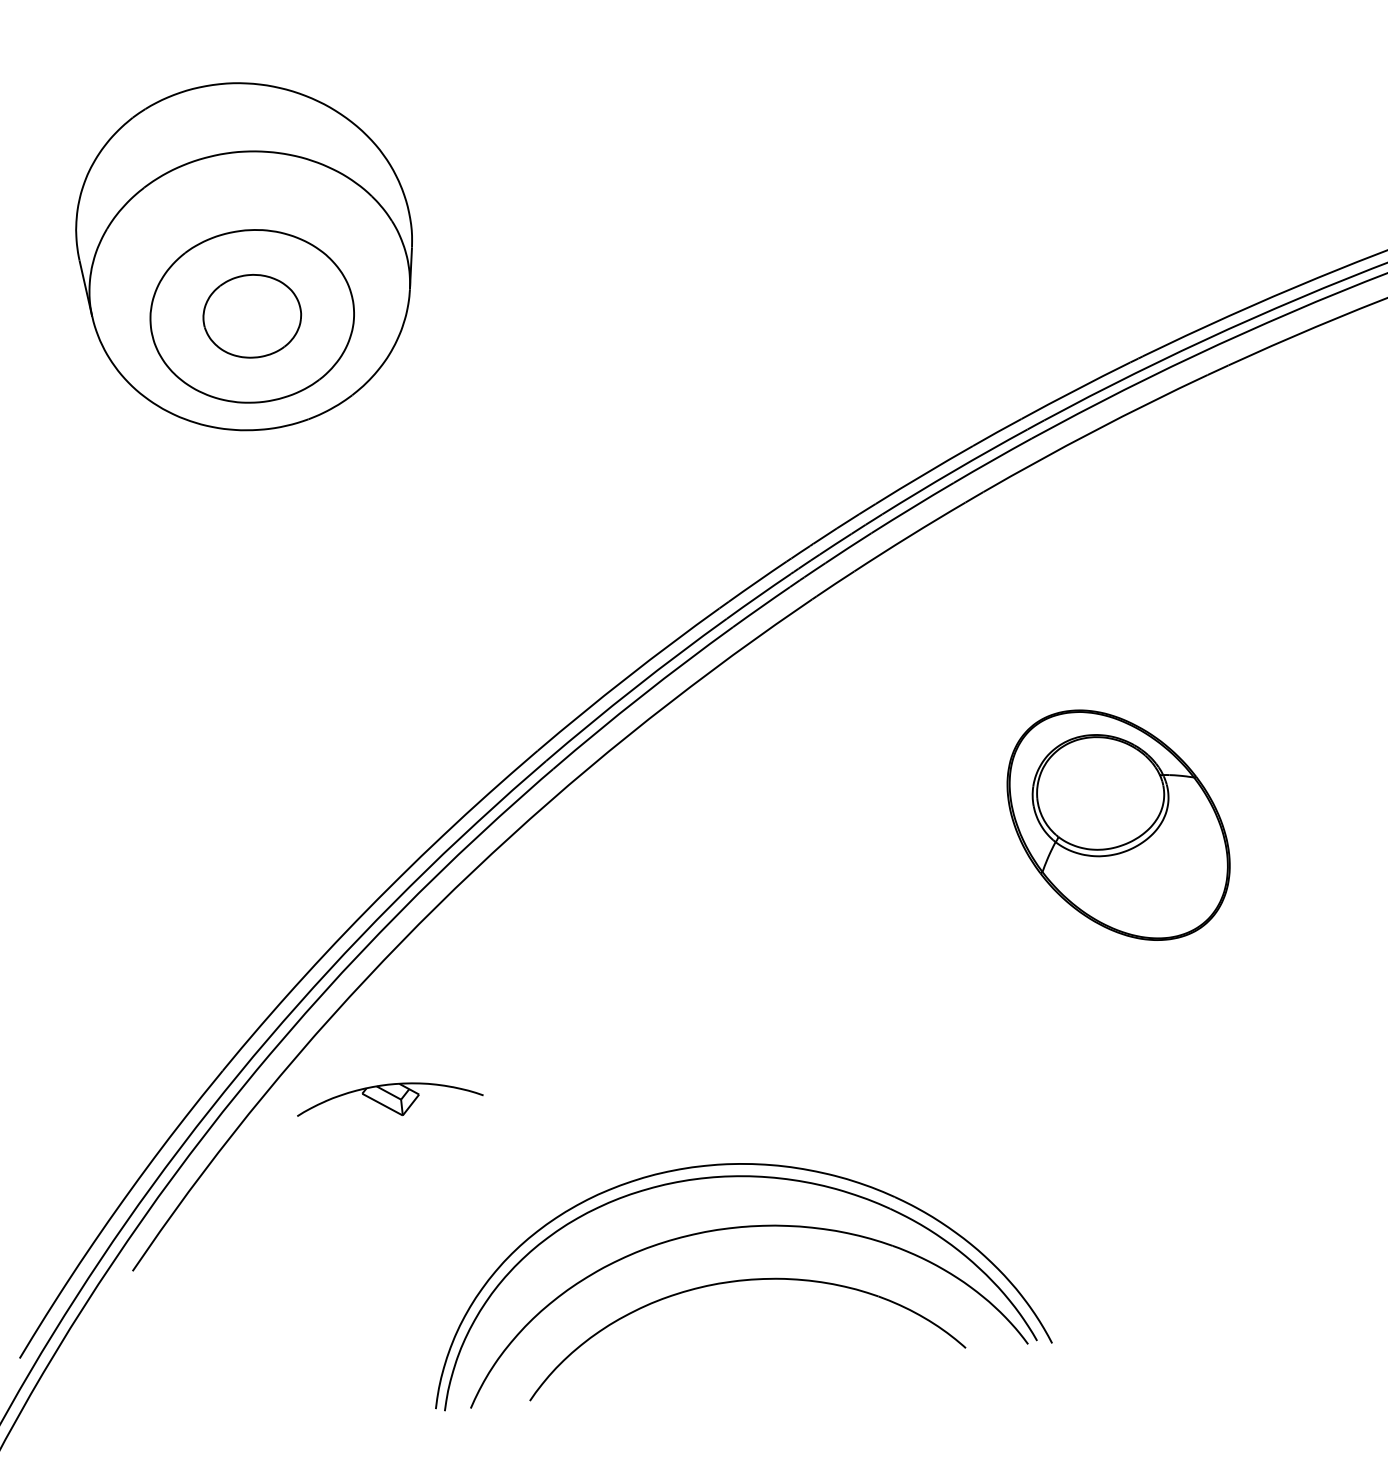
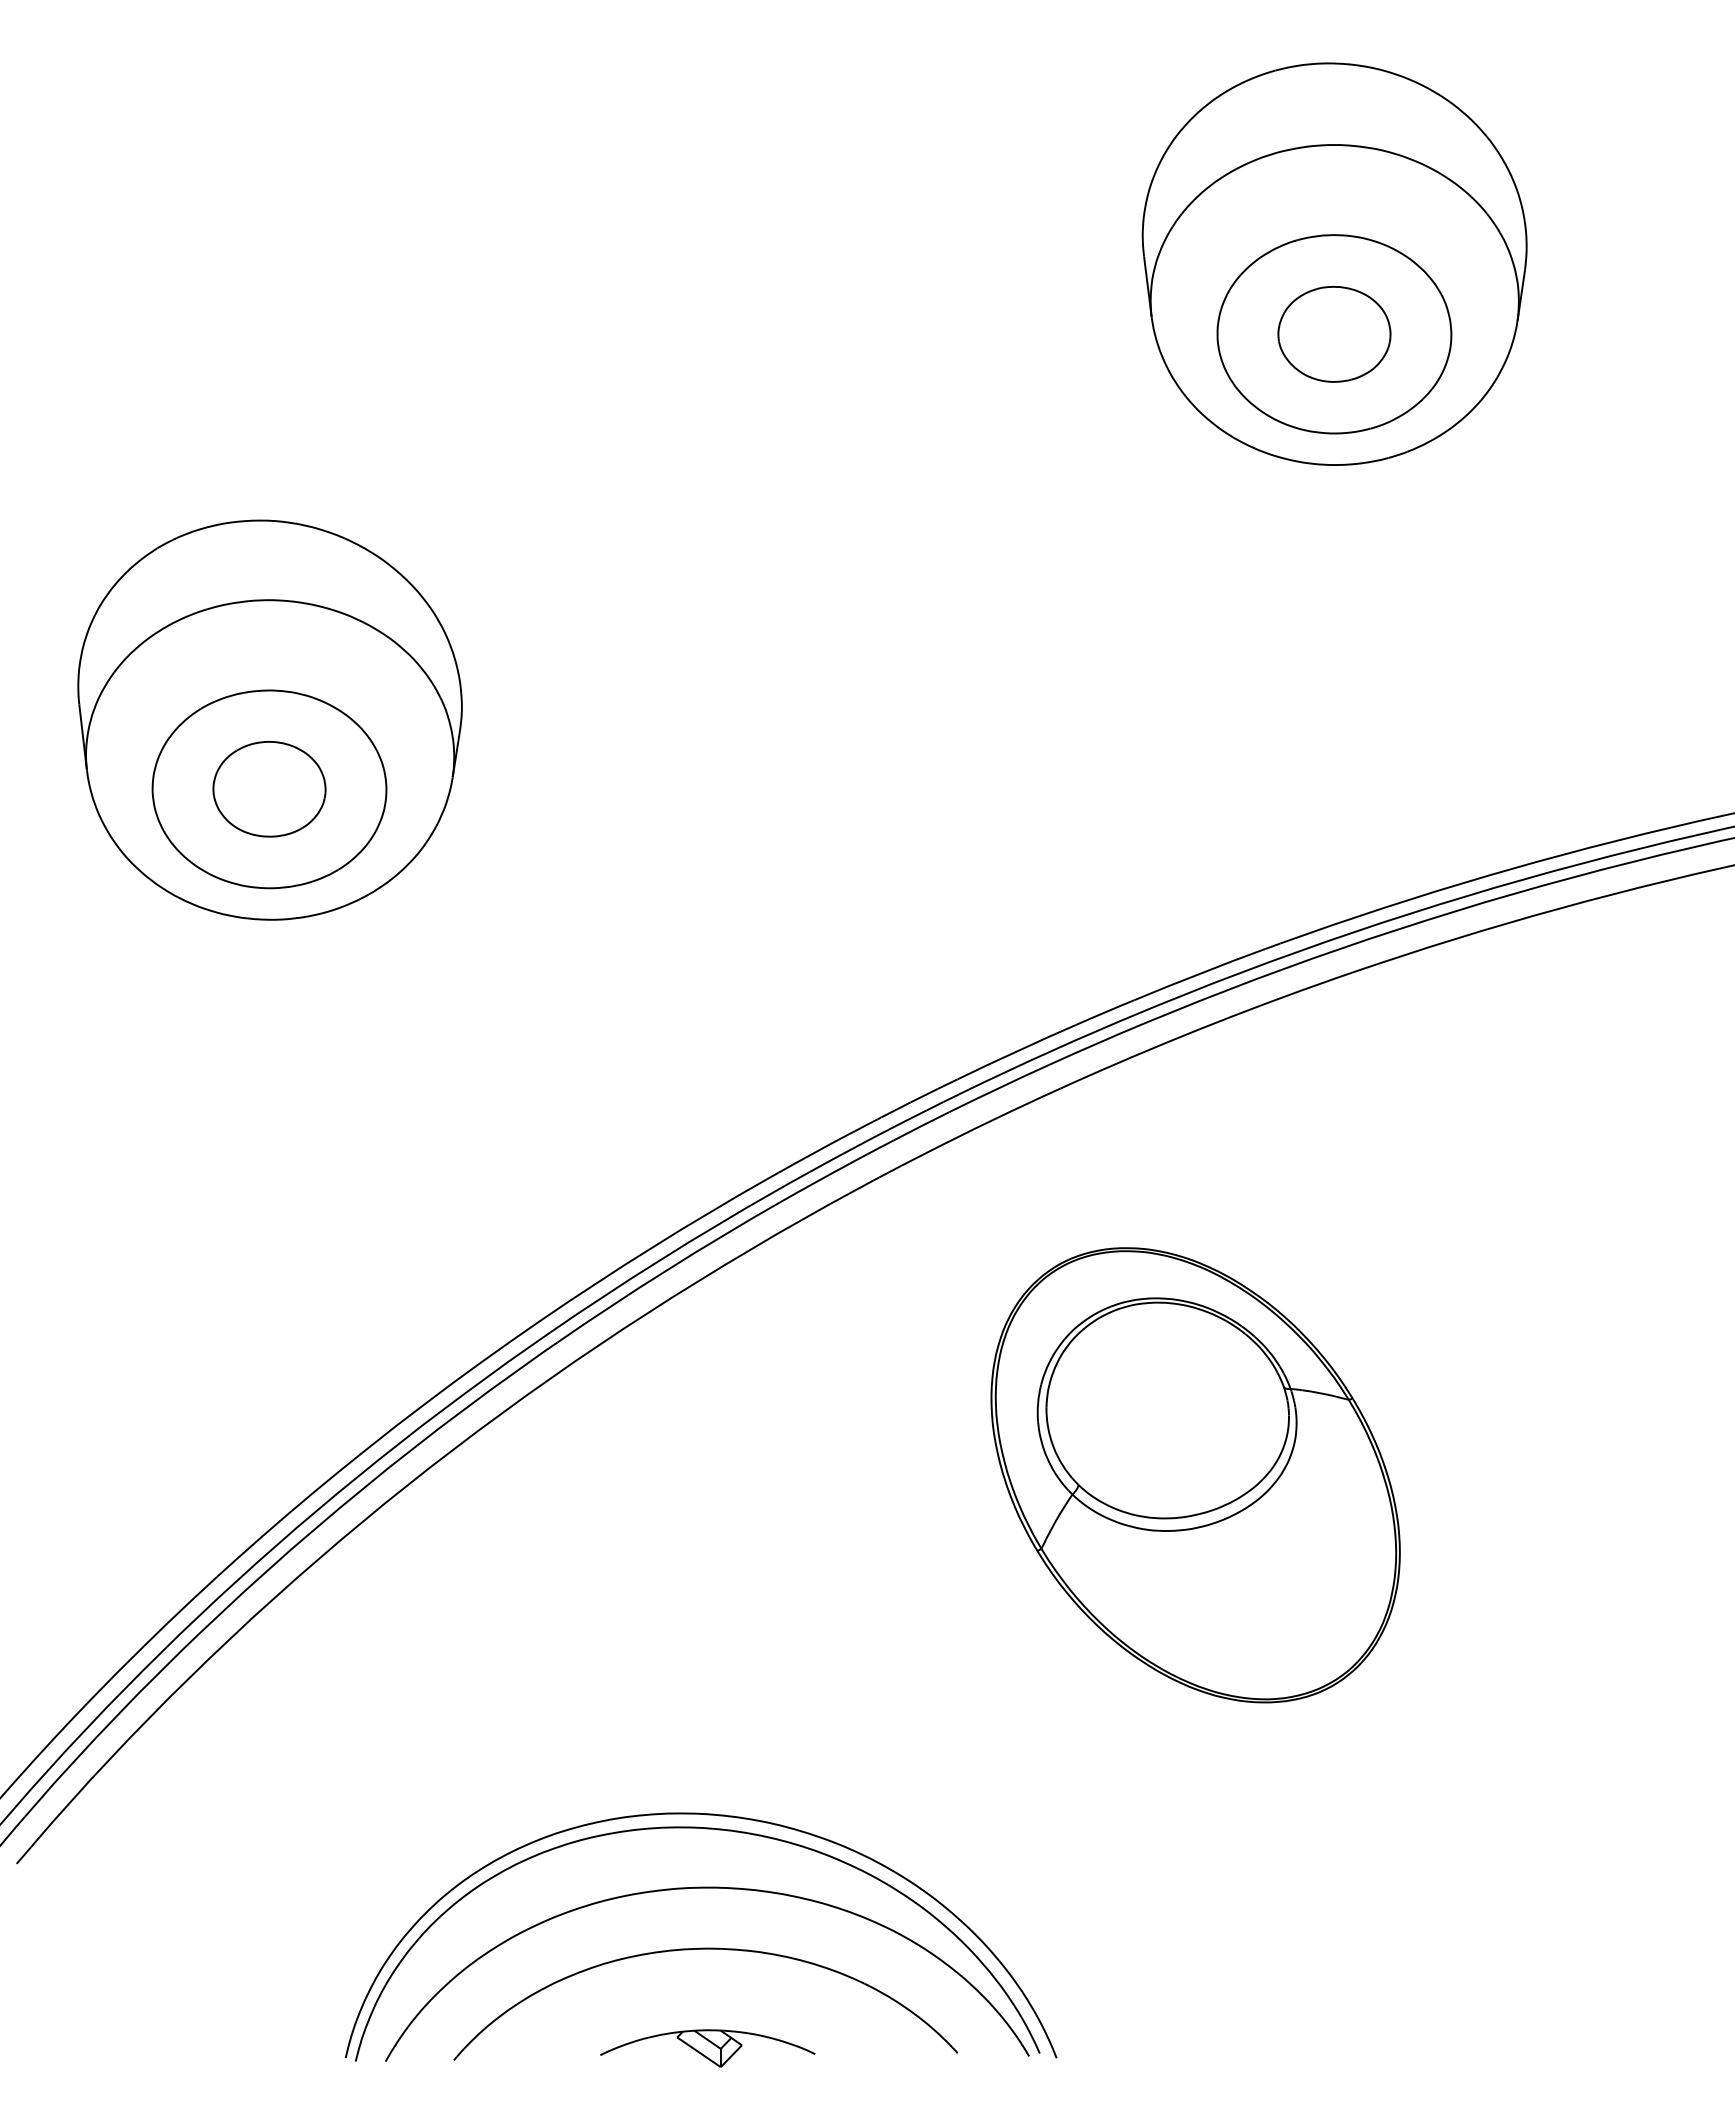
part: (1118, 825) -> (1195, 1475), size x1.67
part: (389, 1100) -> (707, 2048), moved

